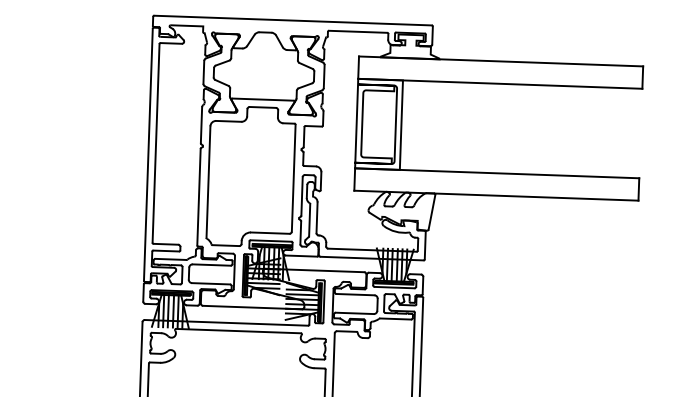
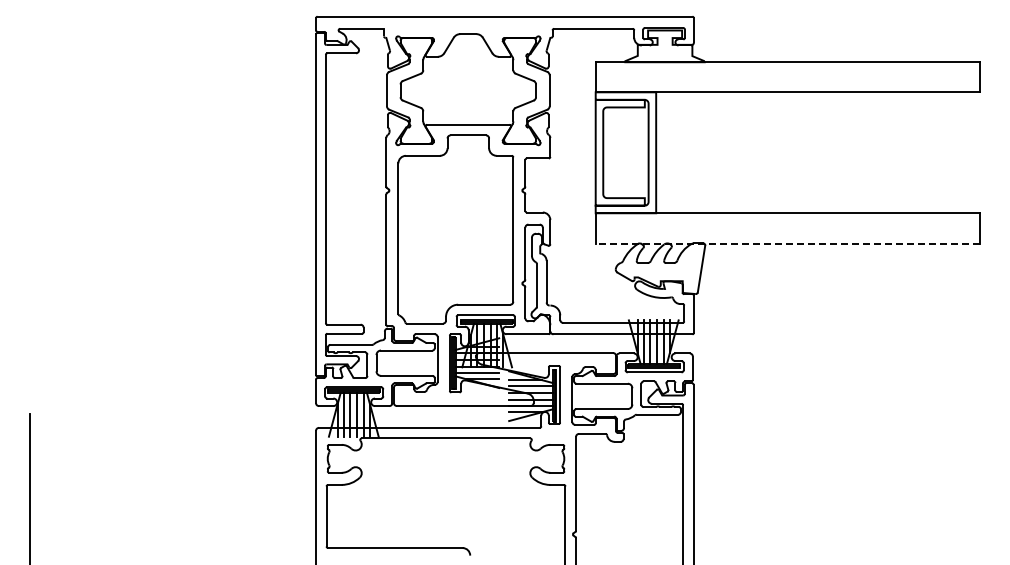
line: (496, 195) -> (787, 243), solid -> dashed

